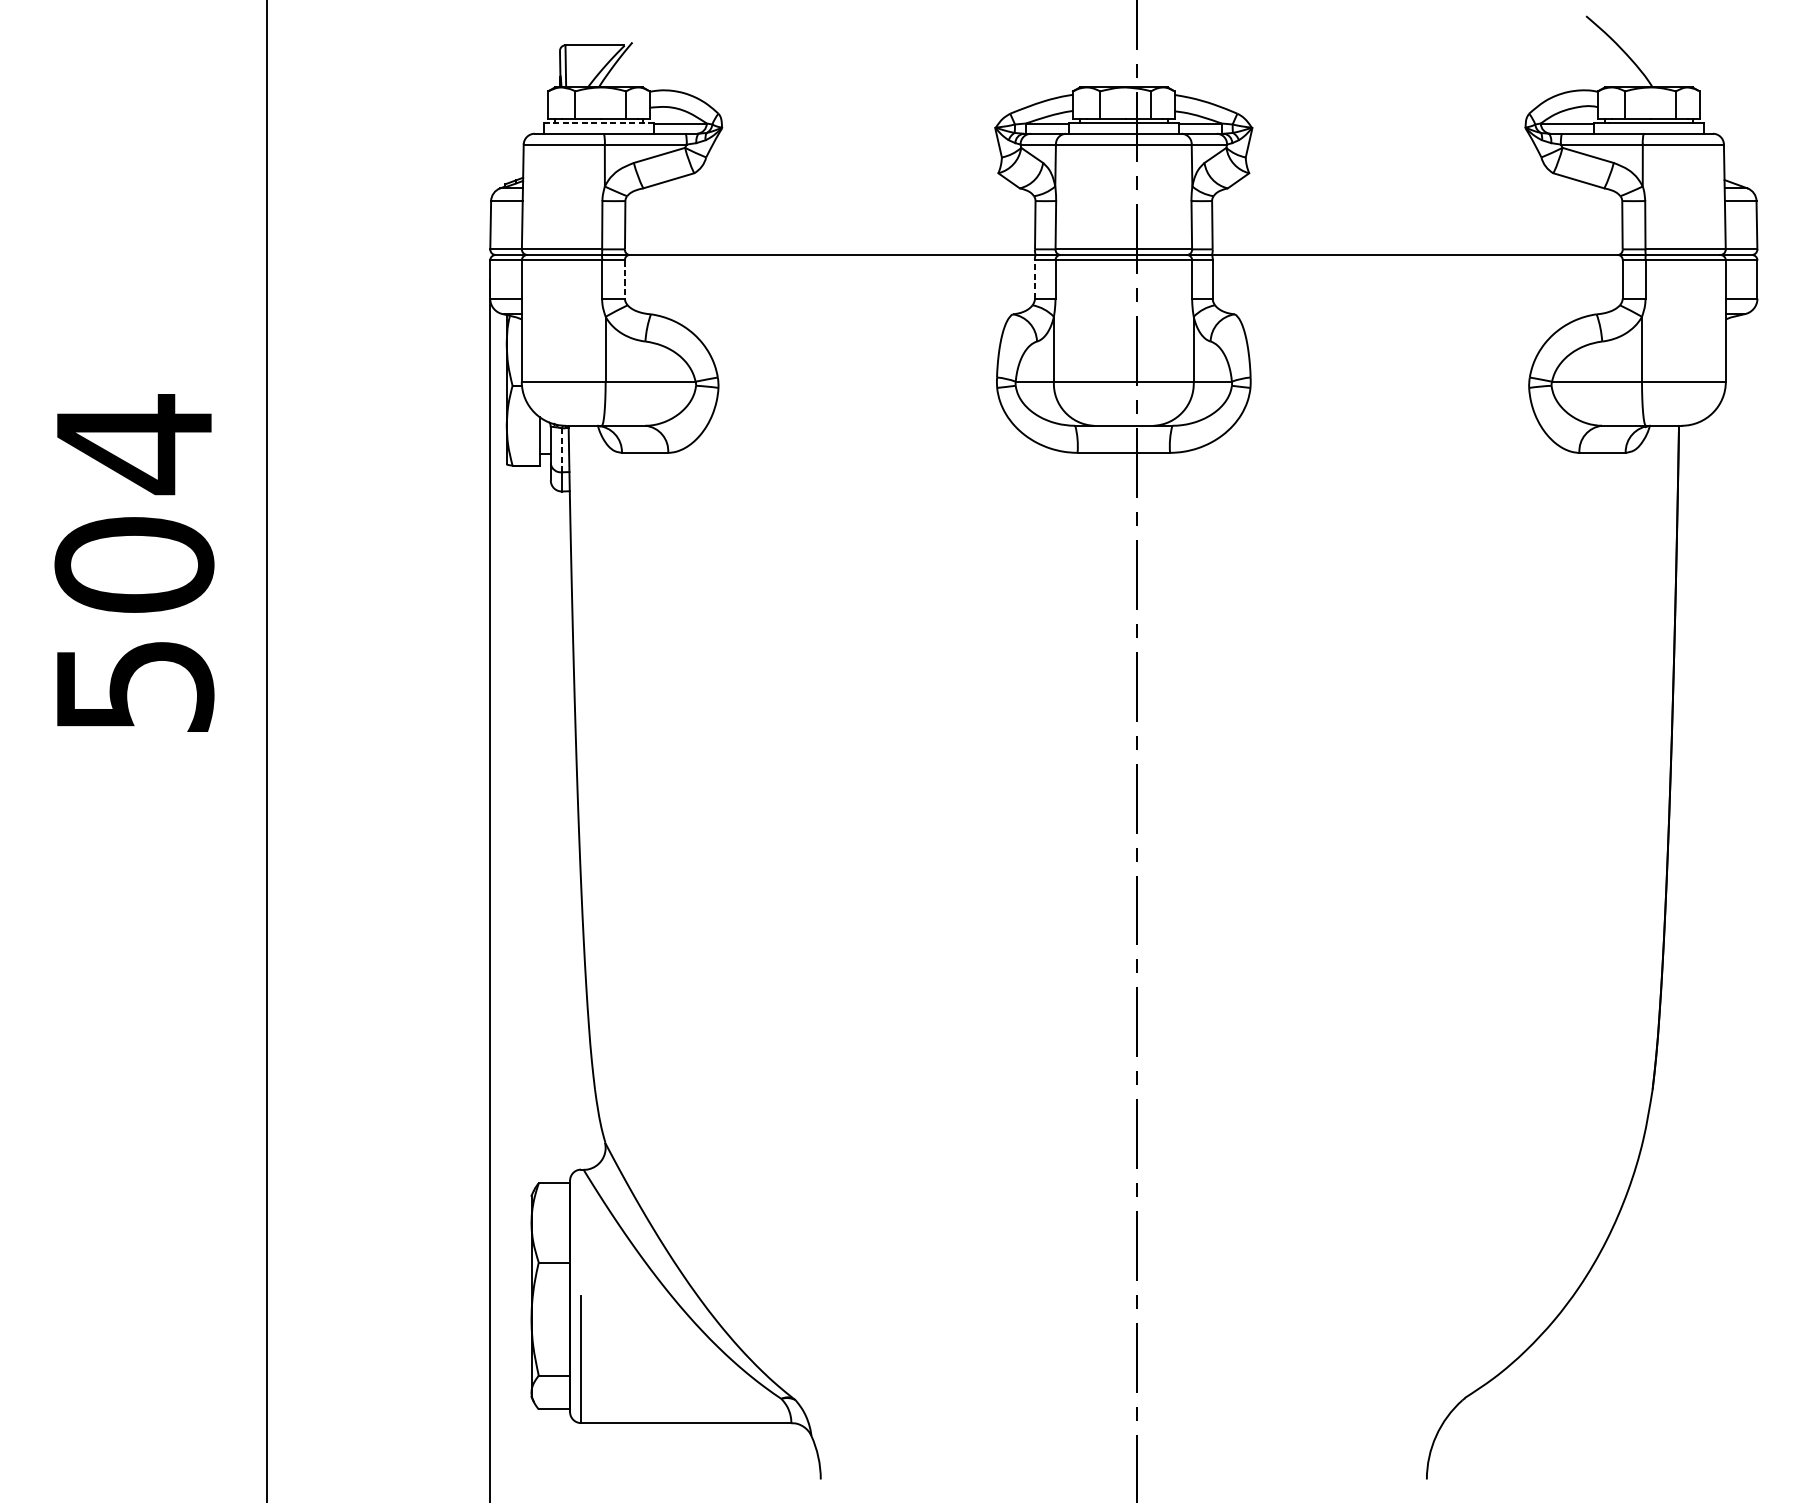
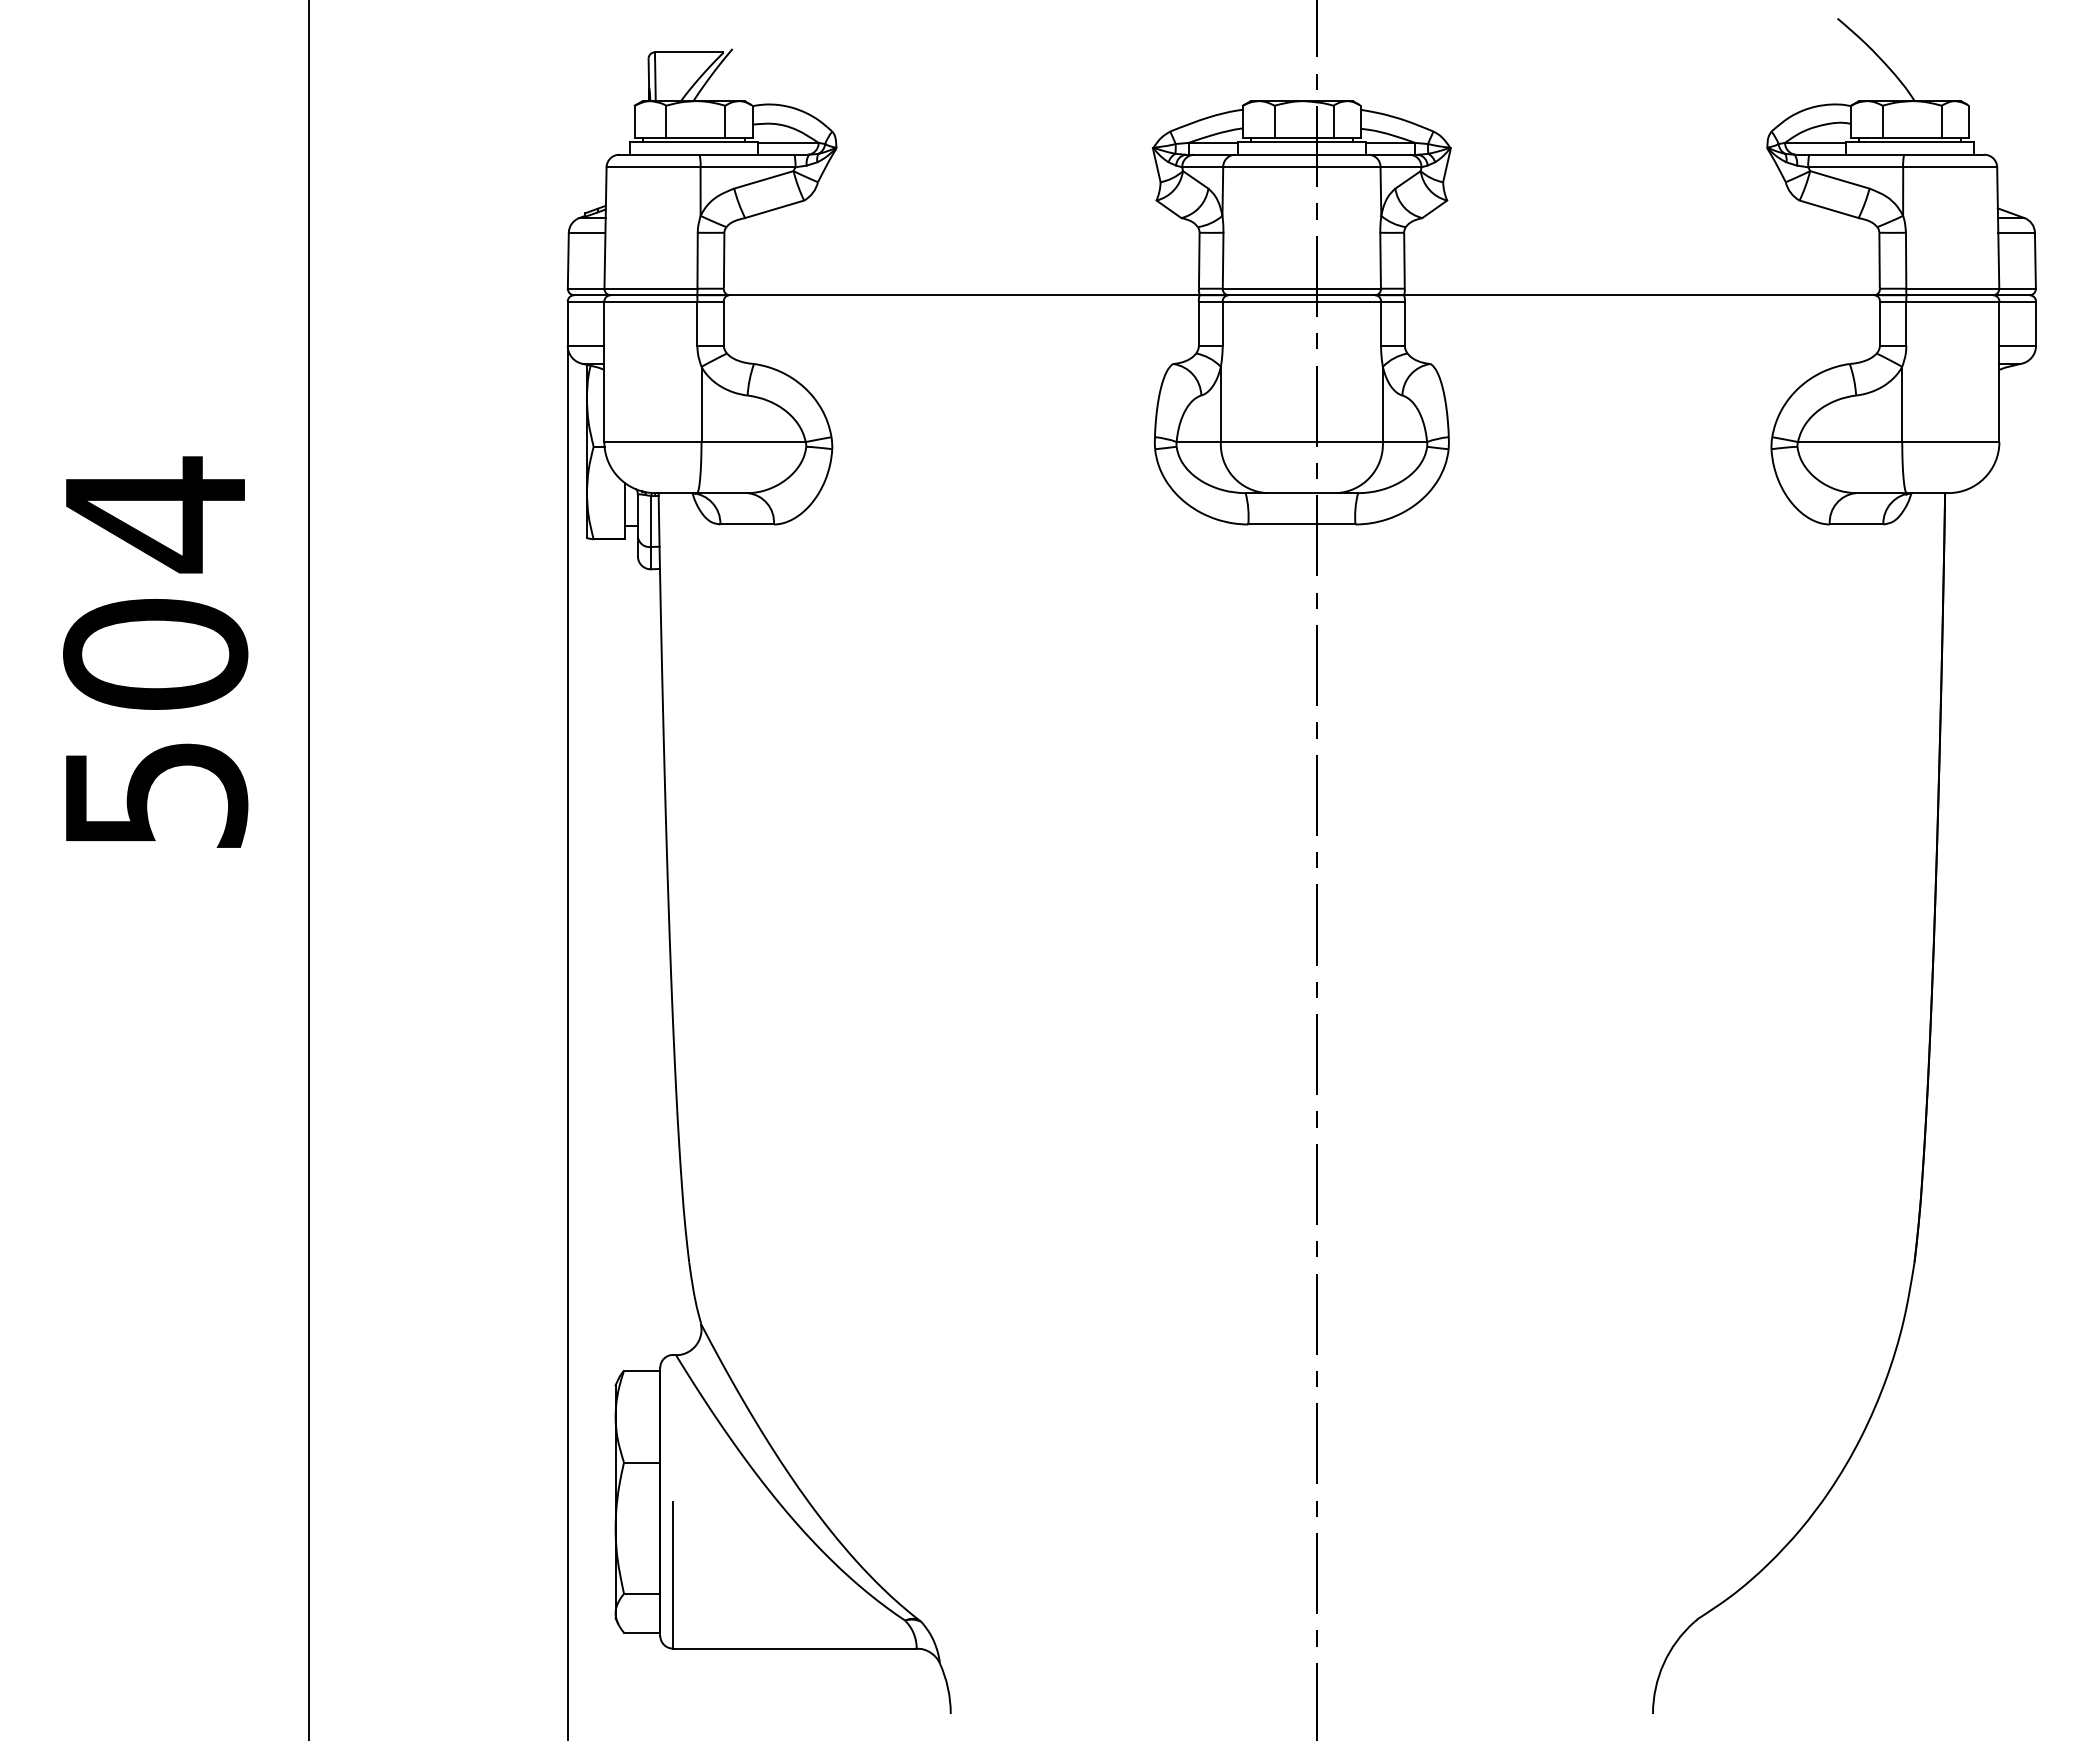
line: (598, 123) -> (693, 142), dashed -> solid
line: (1034, 279) -> (1198, 323), dashed -> solid
line: (624, 280) -> (723, 324), dashed -> solid
line: (562, 450) -> (651, 521), dashed -> solid

